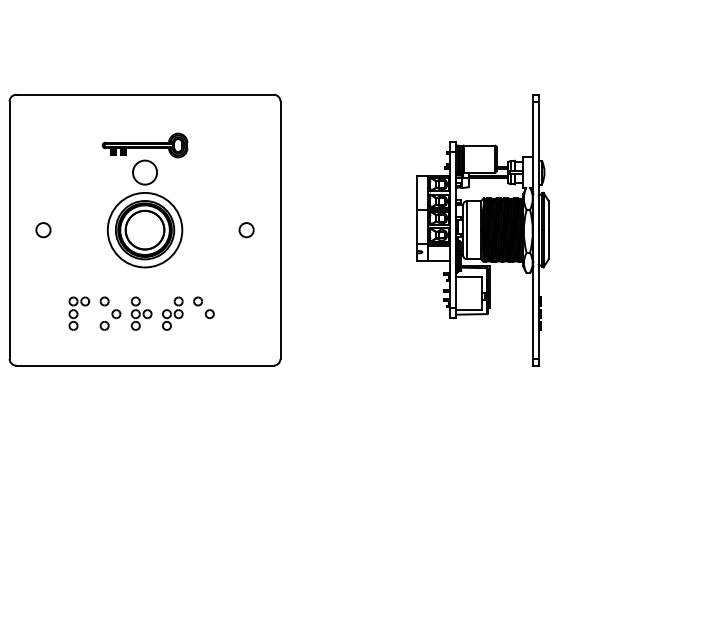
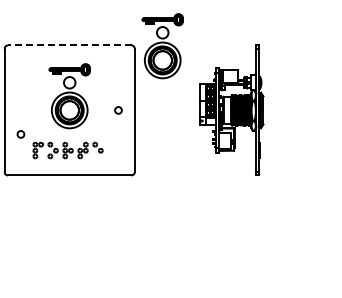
line: (144, 94) -> (69, 45), solid -> dashed
part: (338, 96) -> (162, 46), added
circle: (42, 230) -> (20, 134), moved

